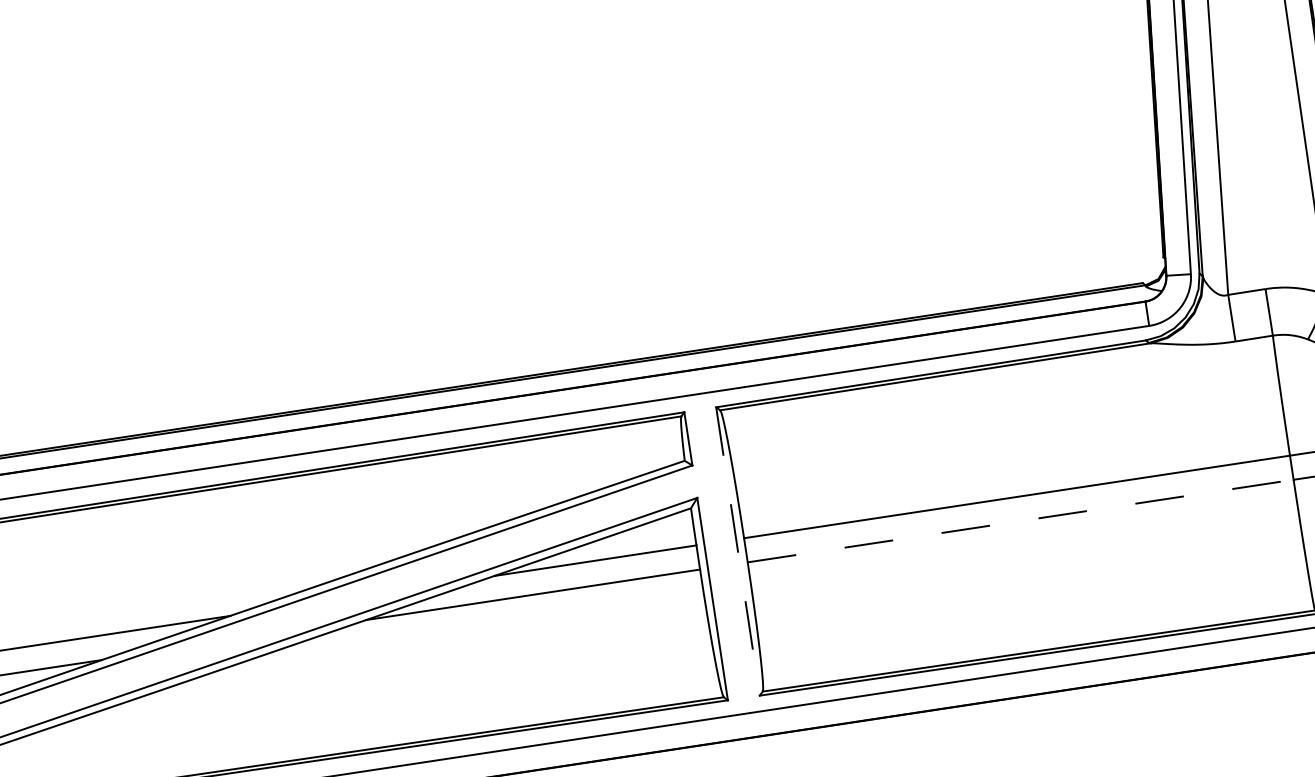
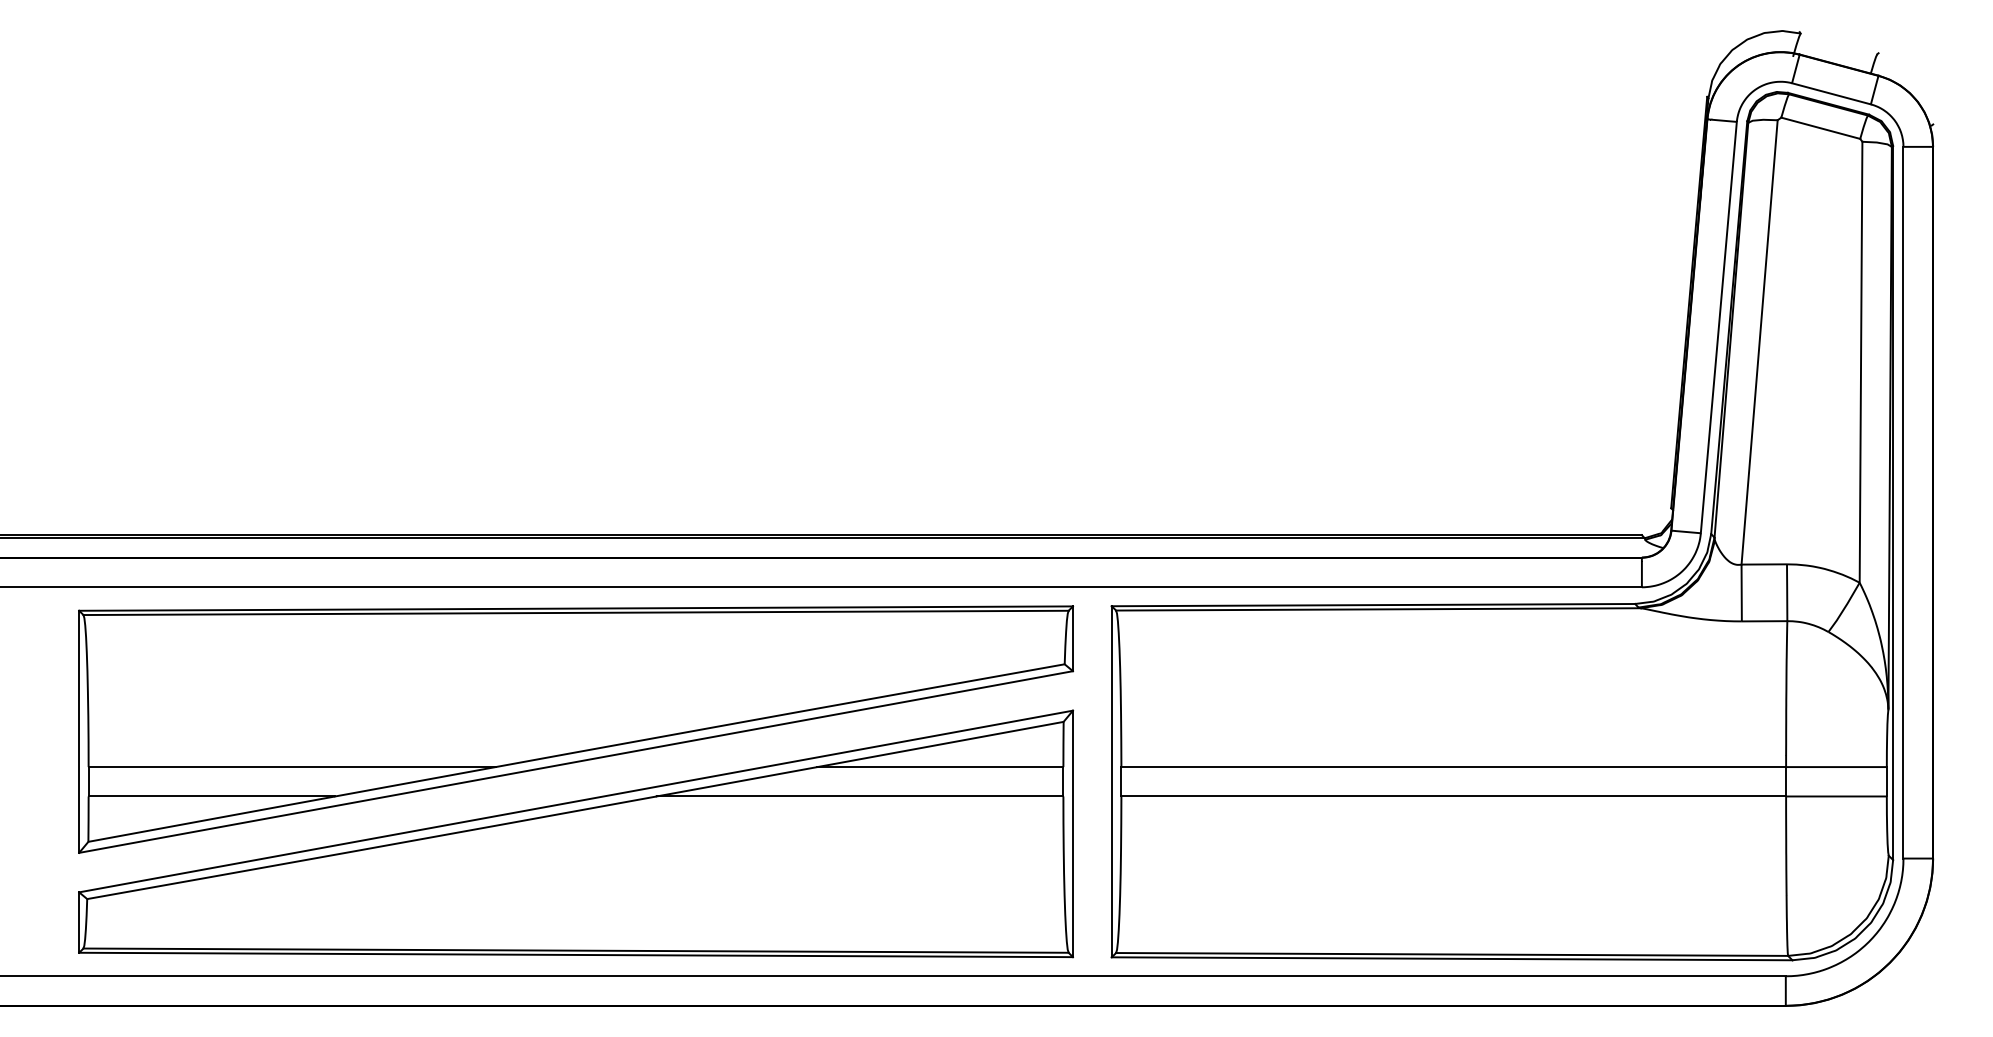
line: (1021, 521) -> (1454, 796), dashed -> solid
line: (737, 551) -> (1111, 781), dashed -> solid

